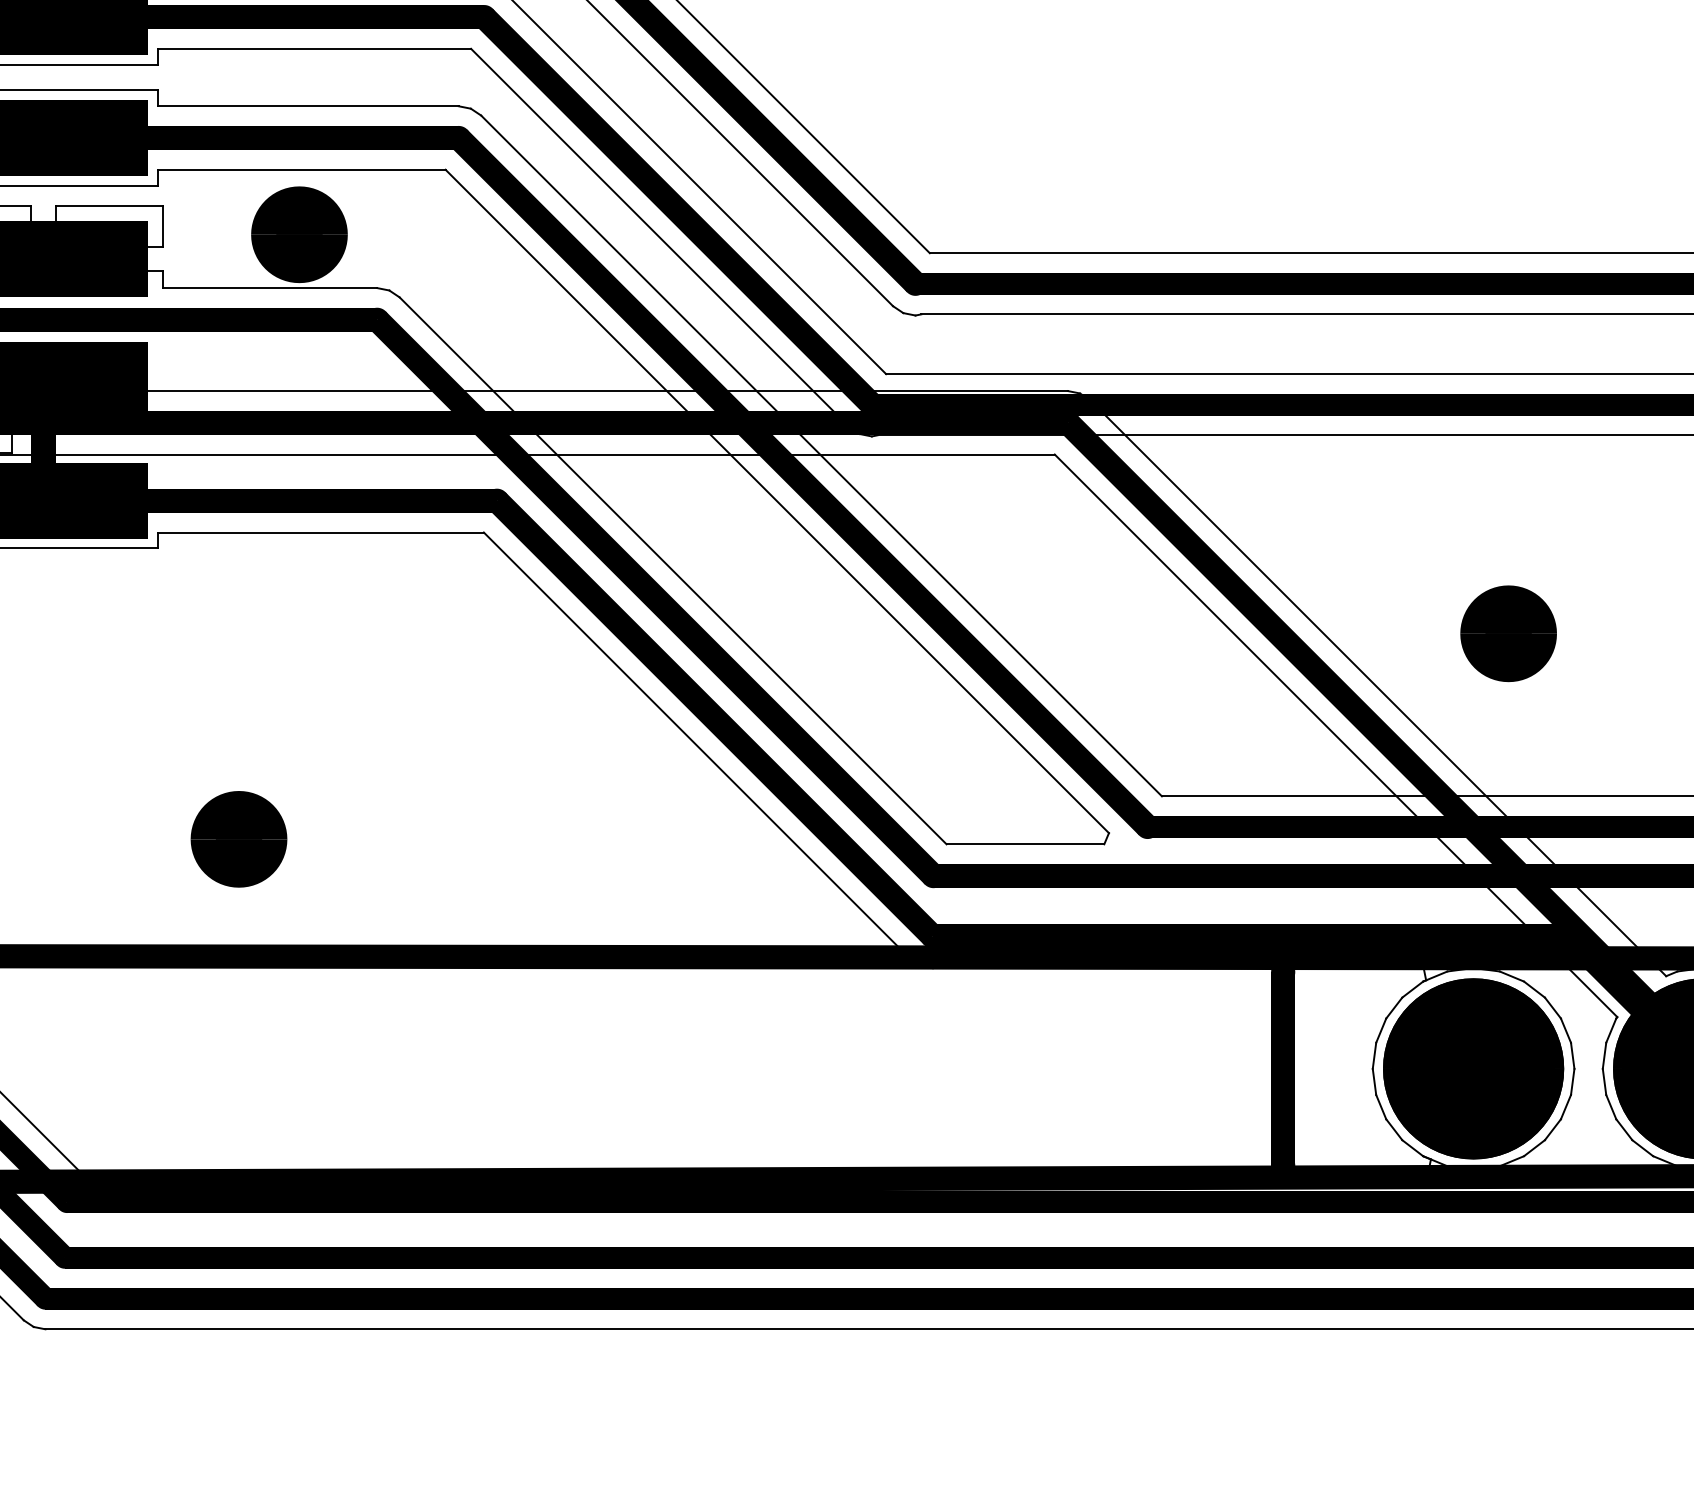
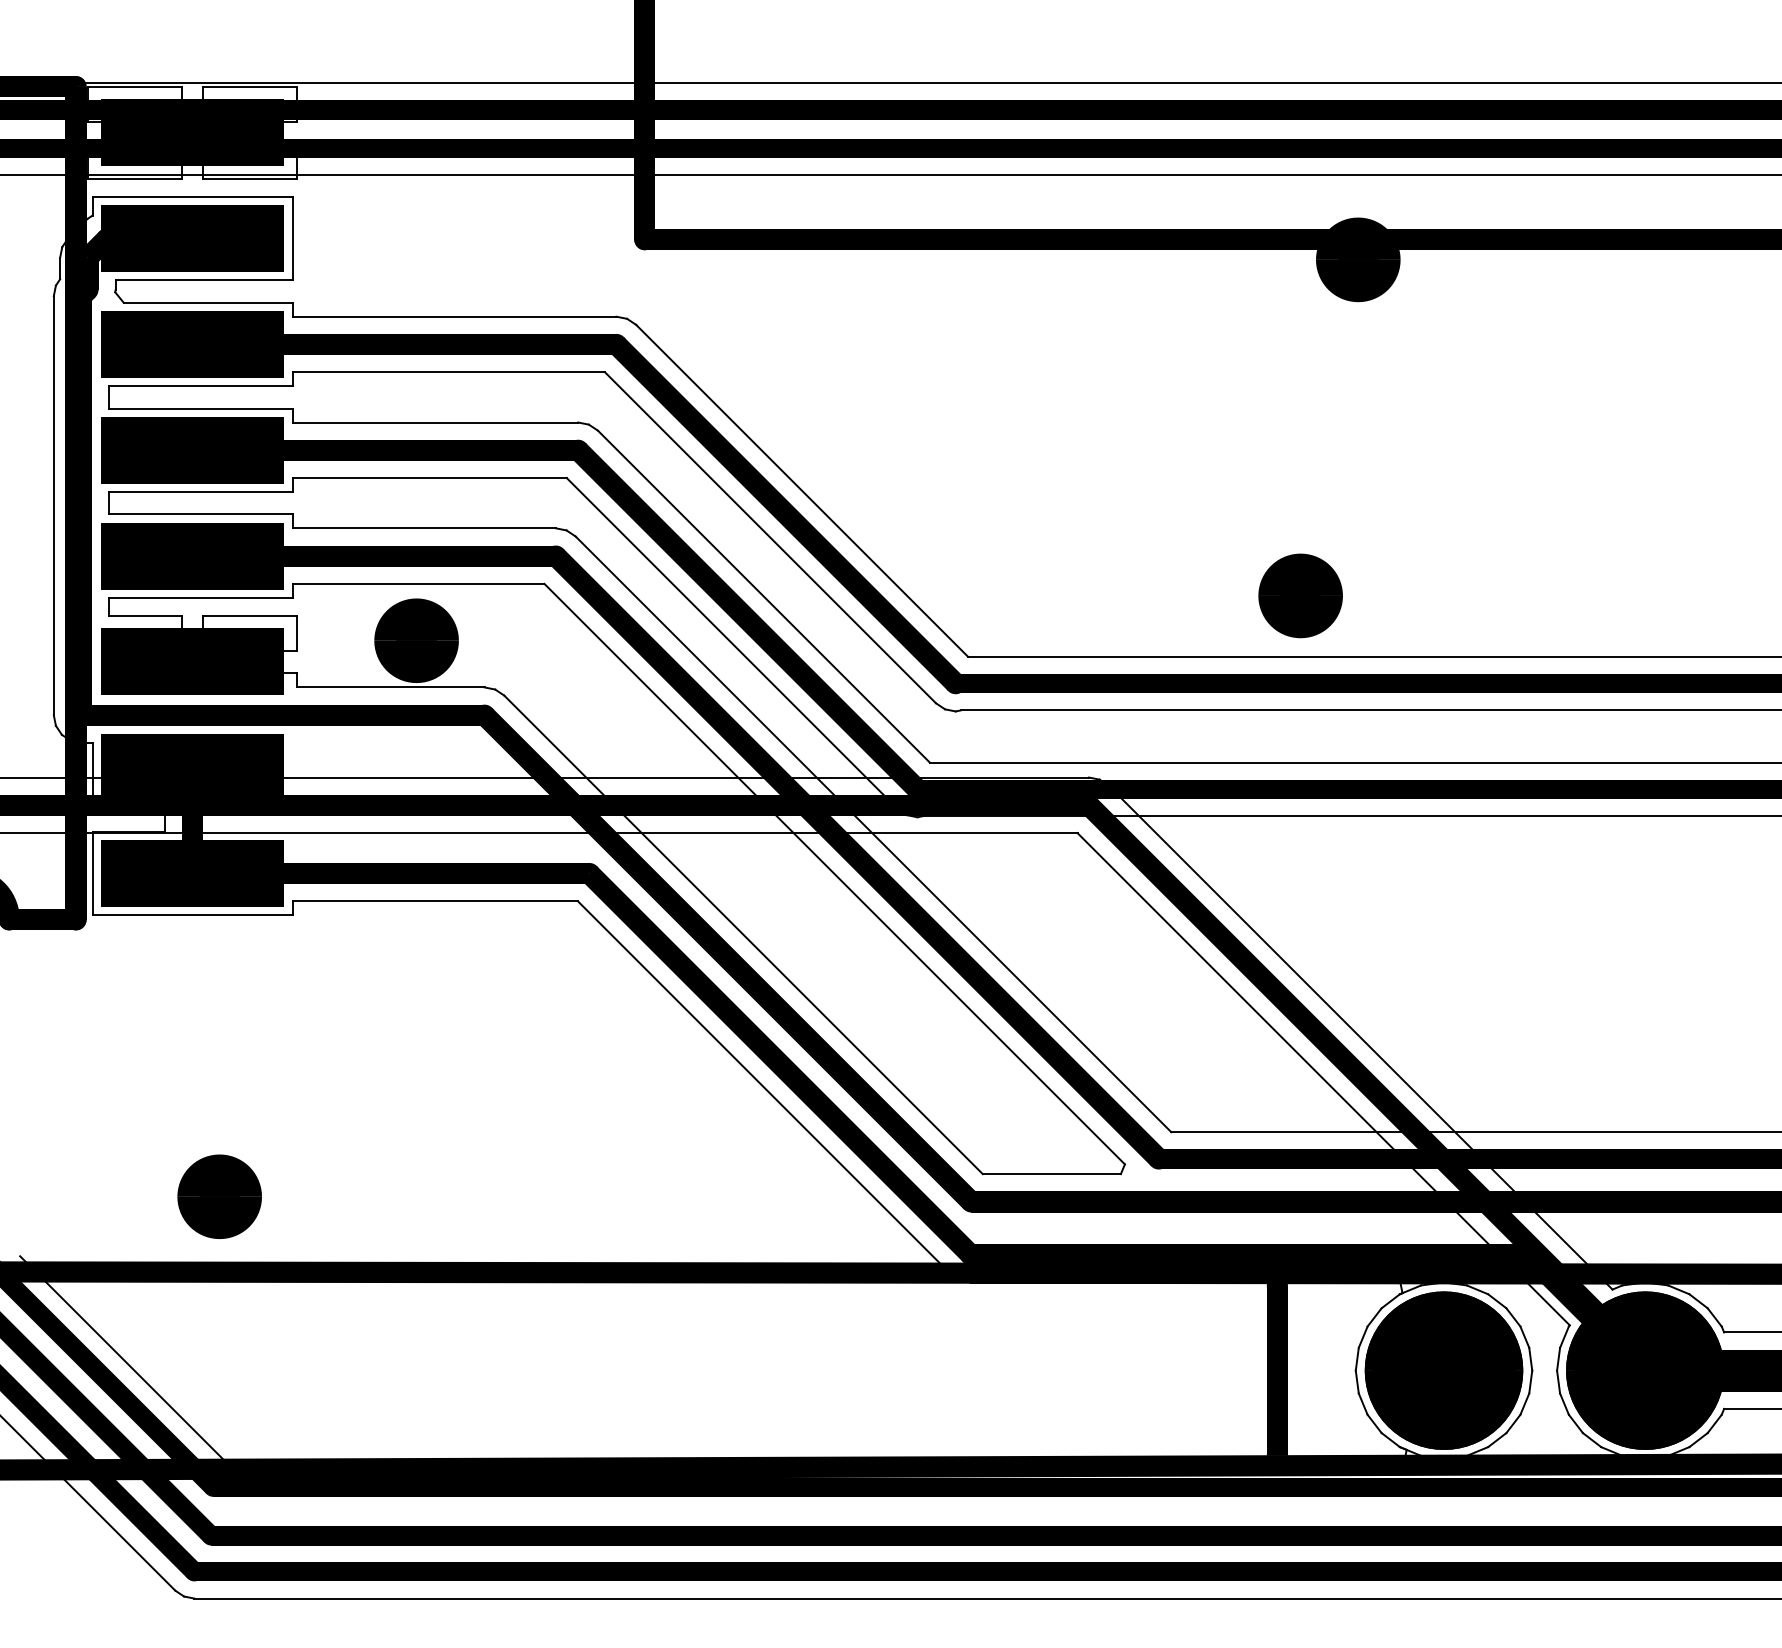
part: (1508, 633) -> (1300, 595), moved
part: (238, 838) -> (219, 1196), moved

